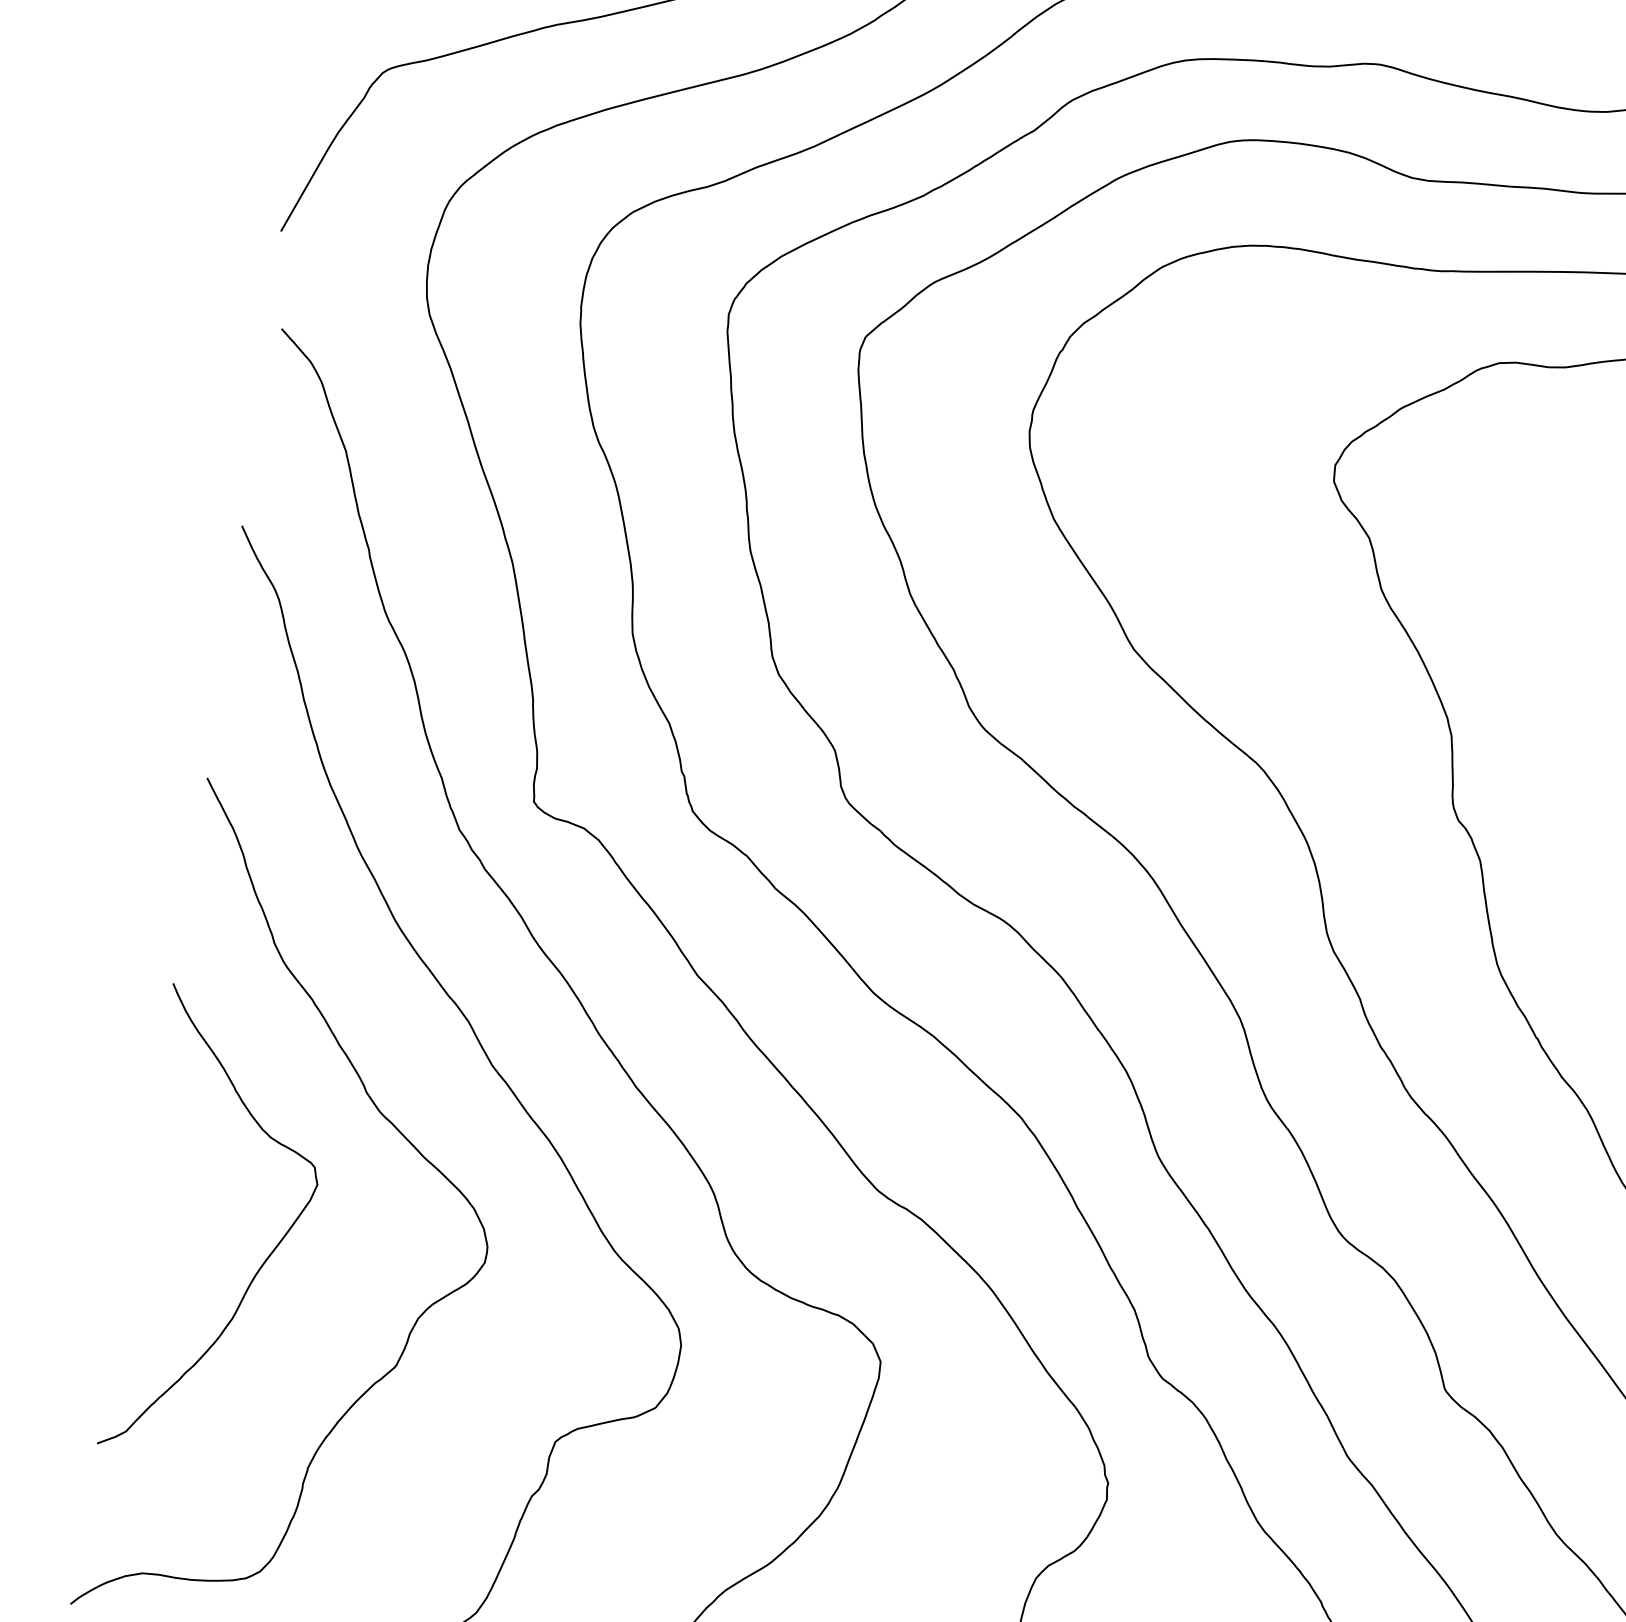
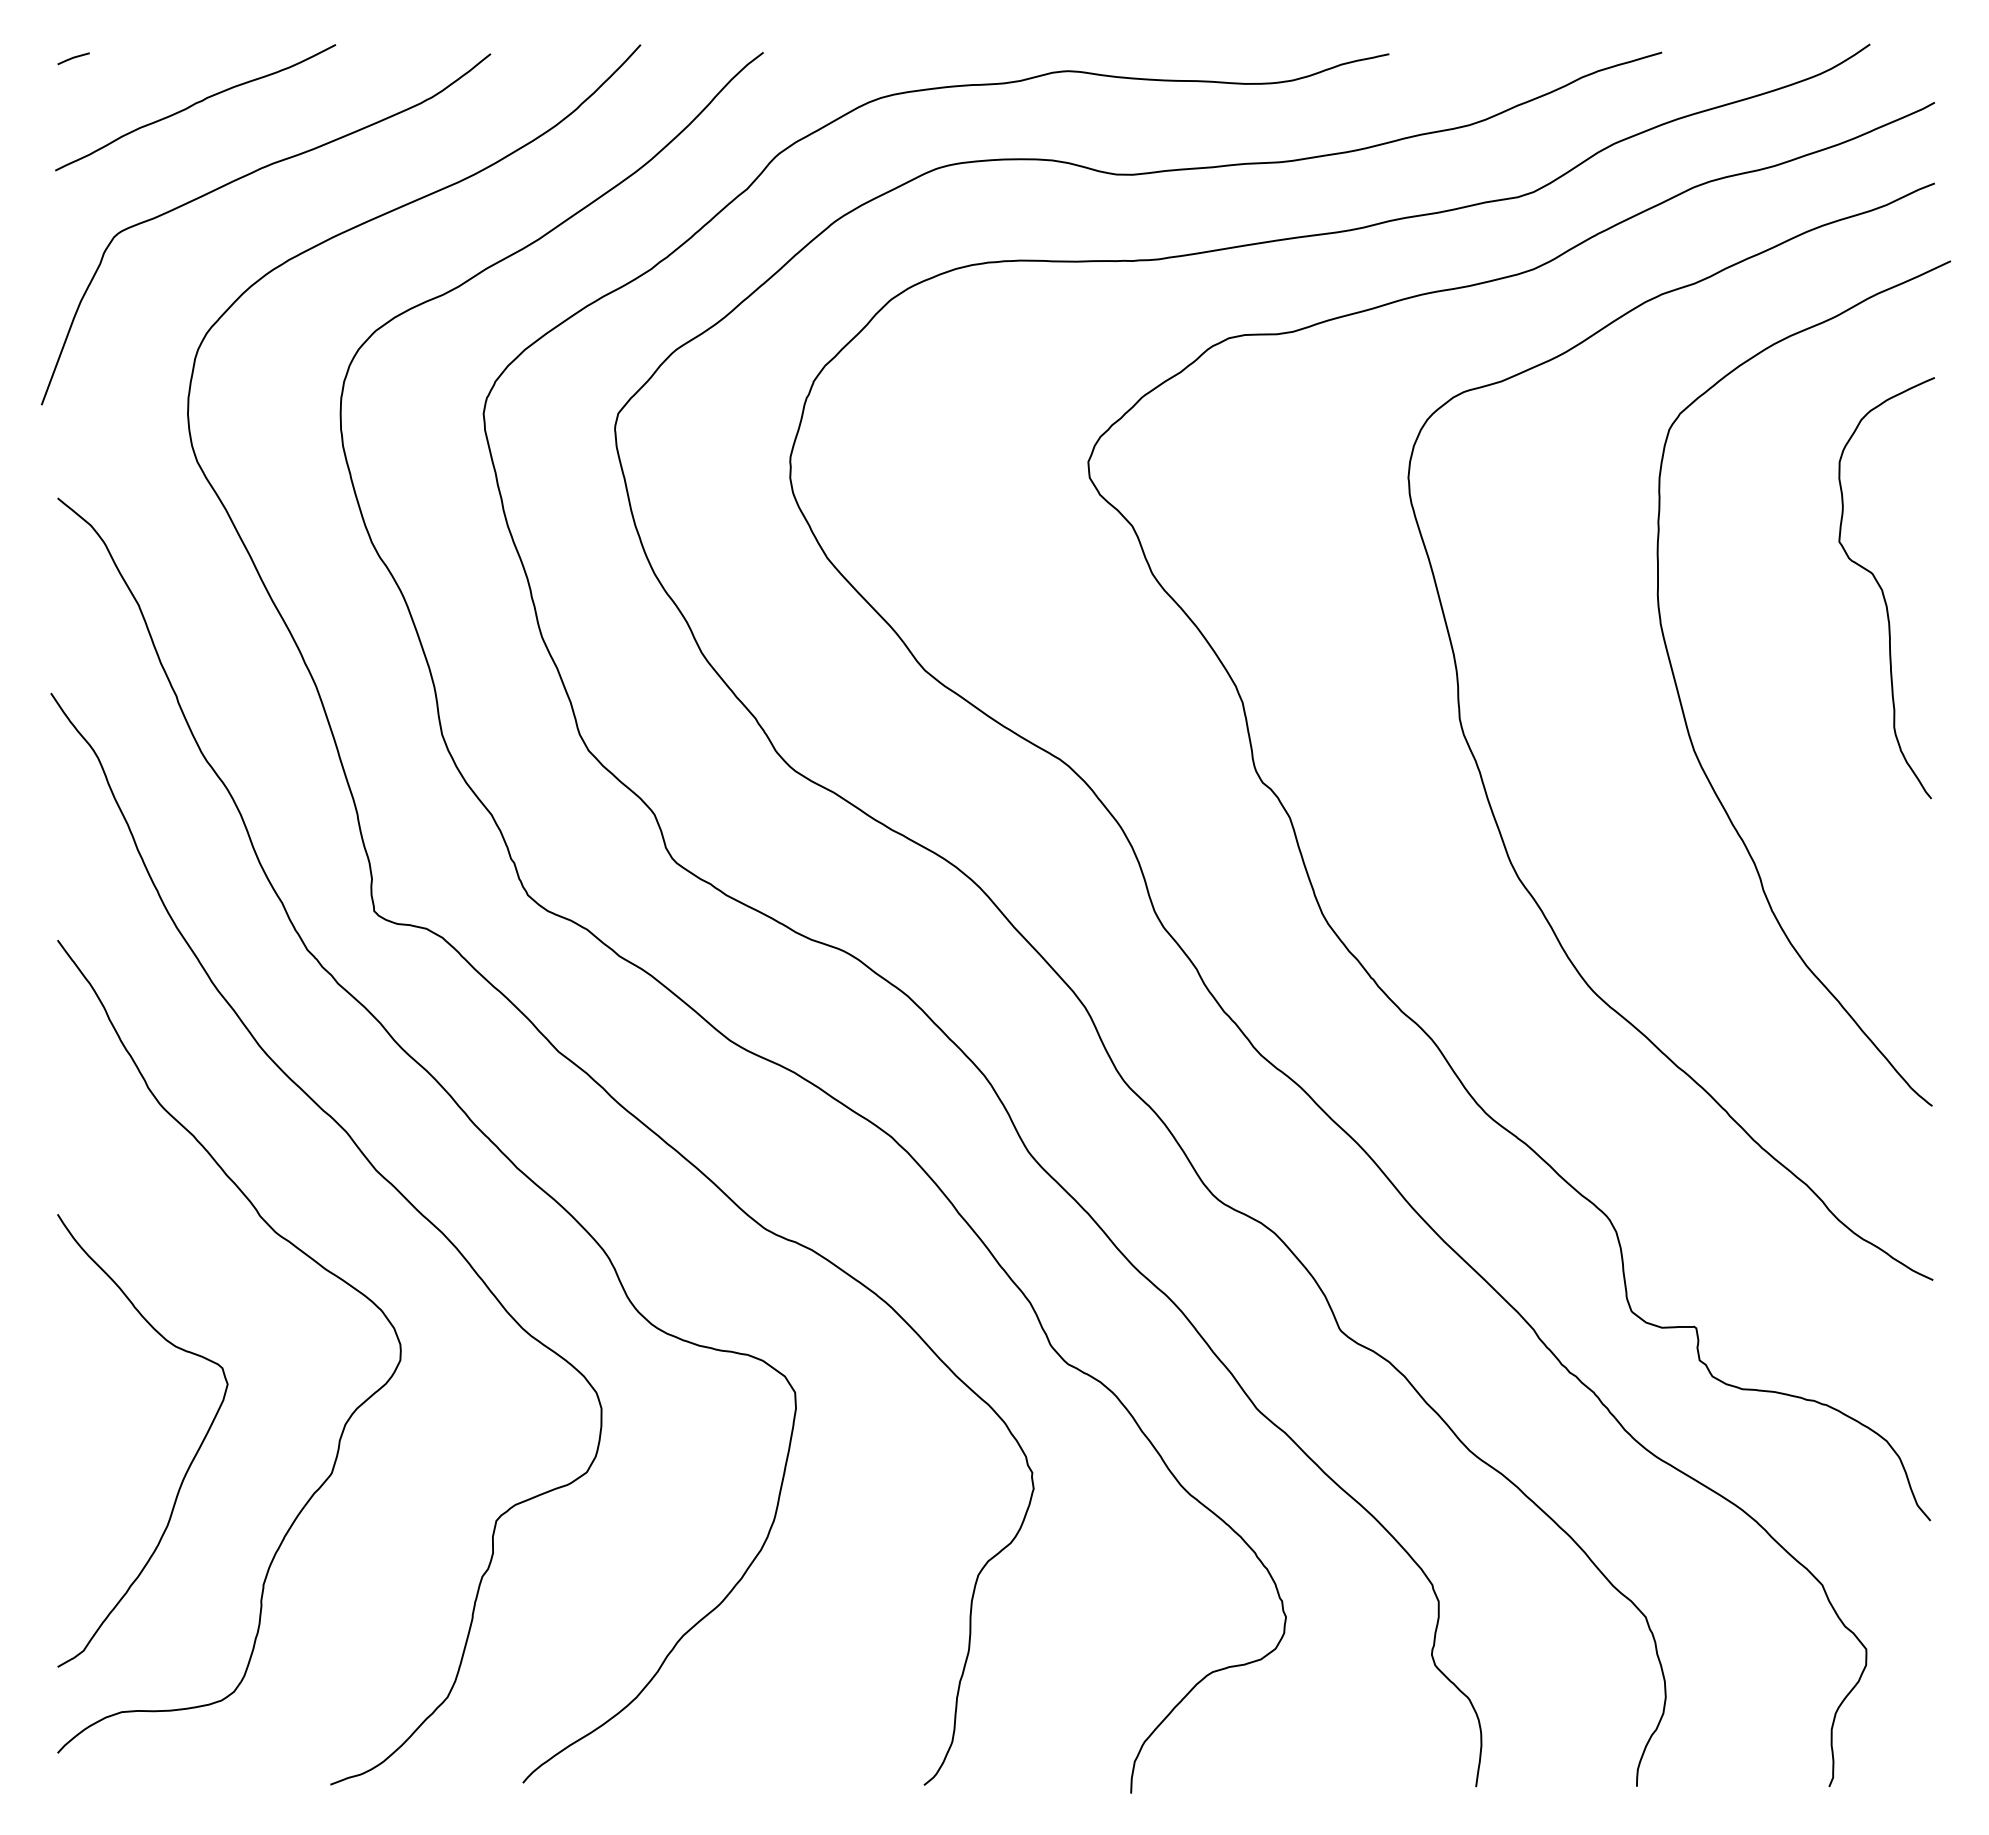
curve: (265, 1259) -> (189, 1464), moved

